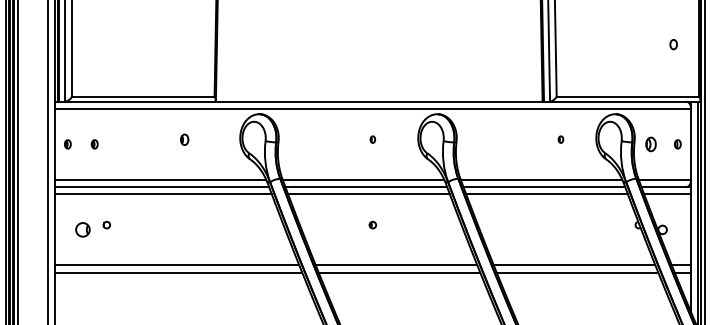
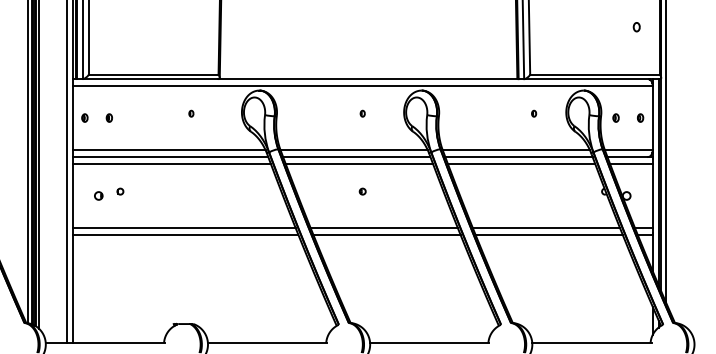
part: (184, 139) -> (191, 113), size x0.62
part: (650, 143) -> (615, 117), size x0.62
part: (82, 229) -> (98, 195), size x0.62

